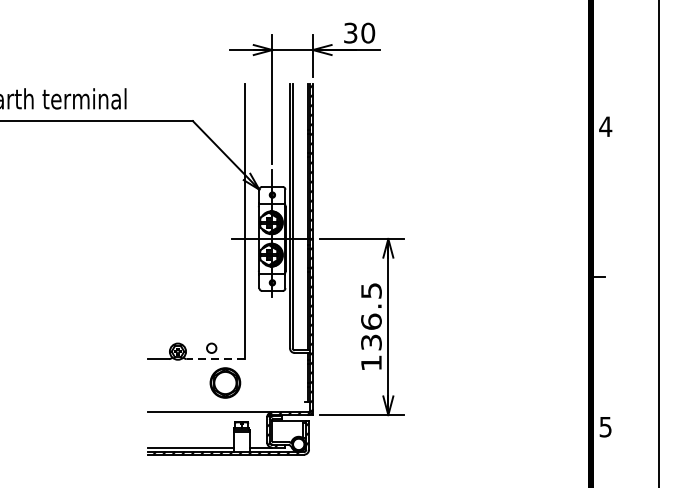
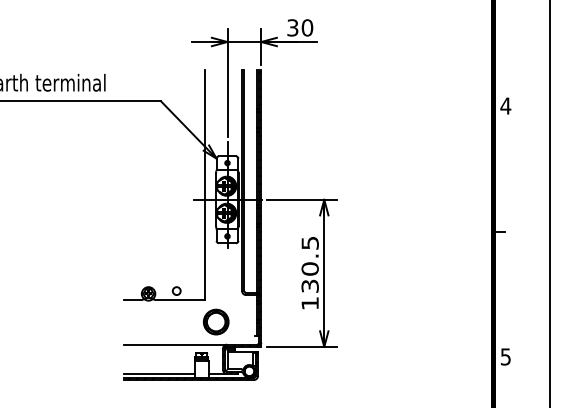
text: (370, 321) -> (309, 268), 136.5 -> 130.5
line: (216, 359) -> (180, 300), dashed -> solid
part: (225, 382) -> (216, 321), moved

